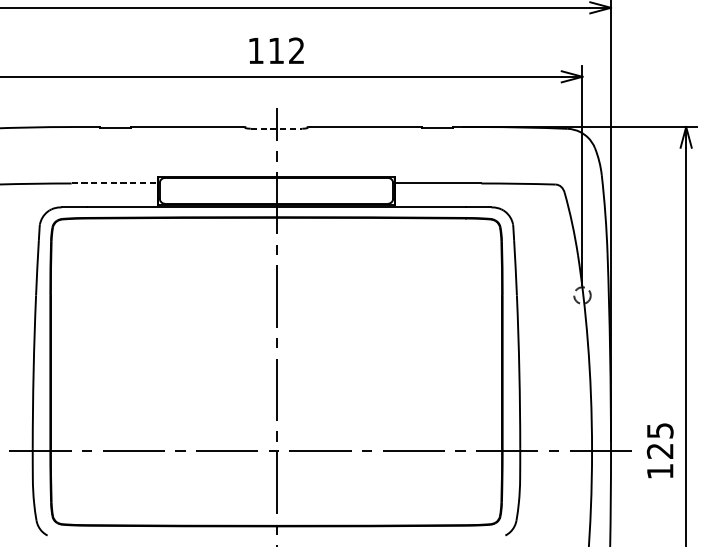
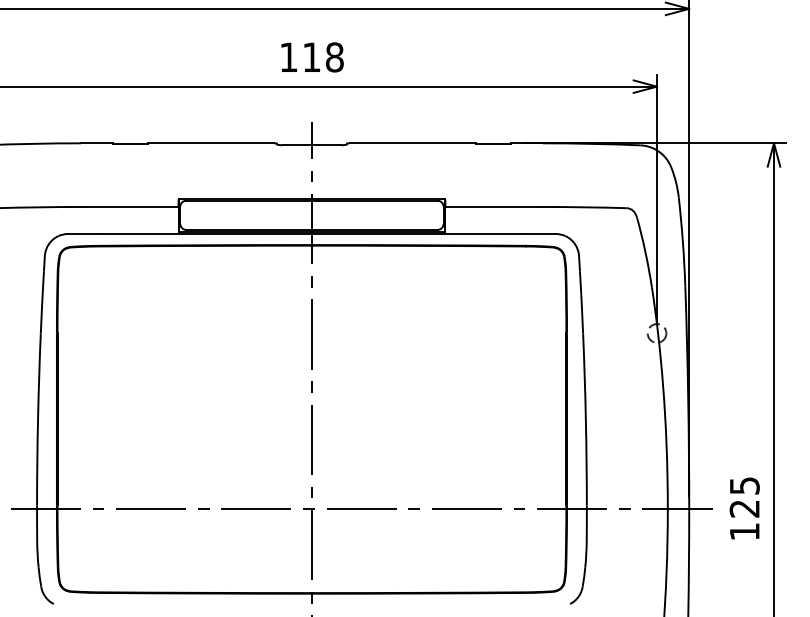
text: (296, 50) -> (334, 57), 112 -> 118
line: (276, 128) -> (312, 145), dashed -> solid
line: (114, 183) -> (129, 207), dashed -> solid

